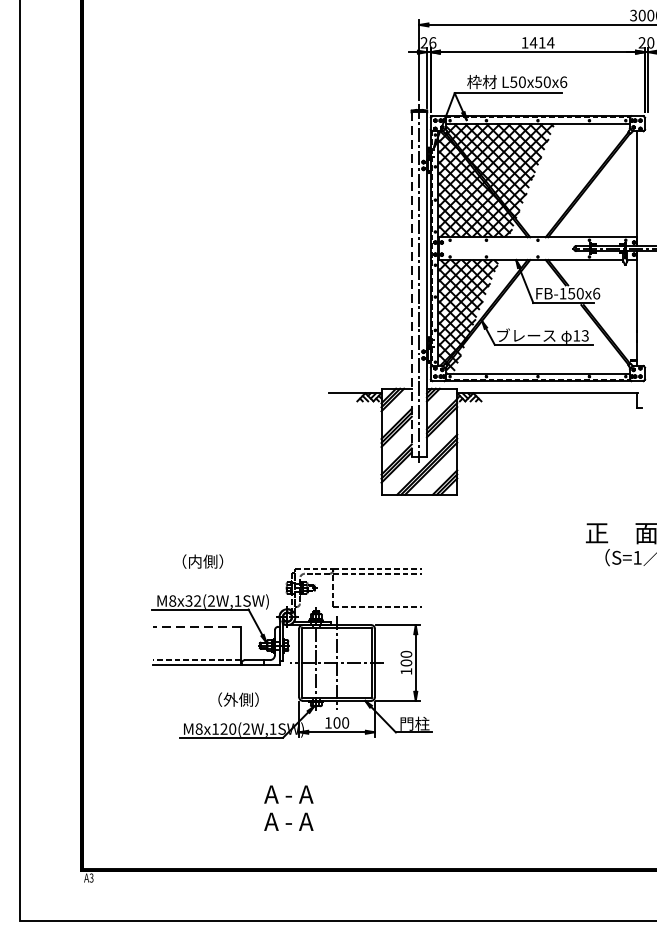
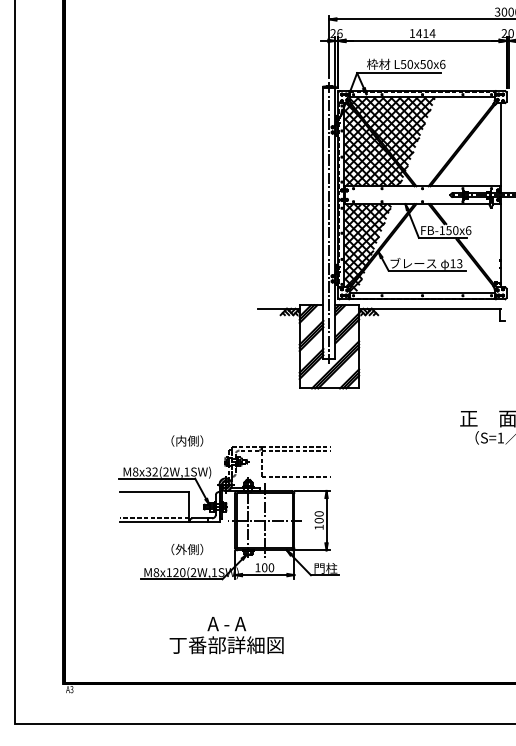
line: (411, 284) -> (323, 223), dashed -> solid
text: (203, 560) -> (187, 440), moved
line: (196, 627) -> (154, 492), dashed -> solid
text: (288, 821) -> (226, 645), A - A -> 丁番部詳細図

